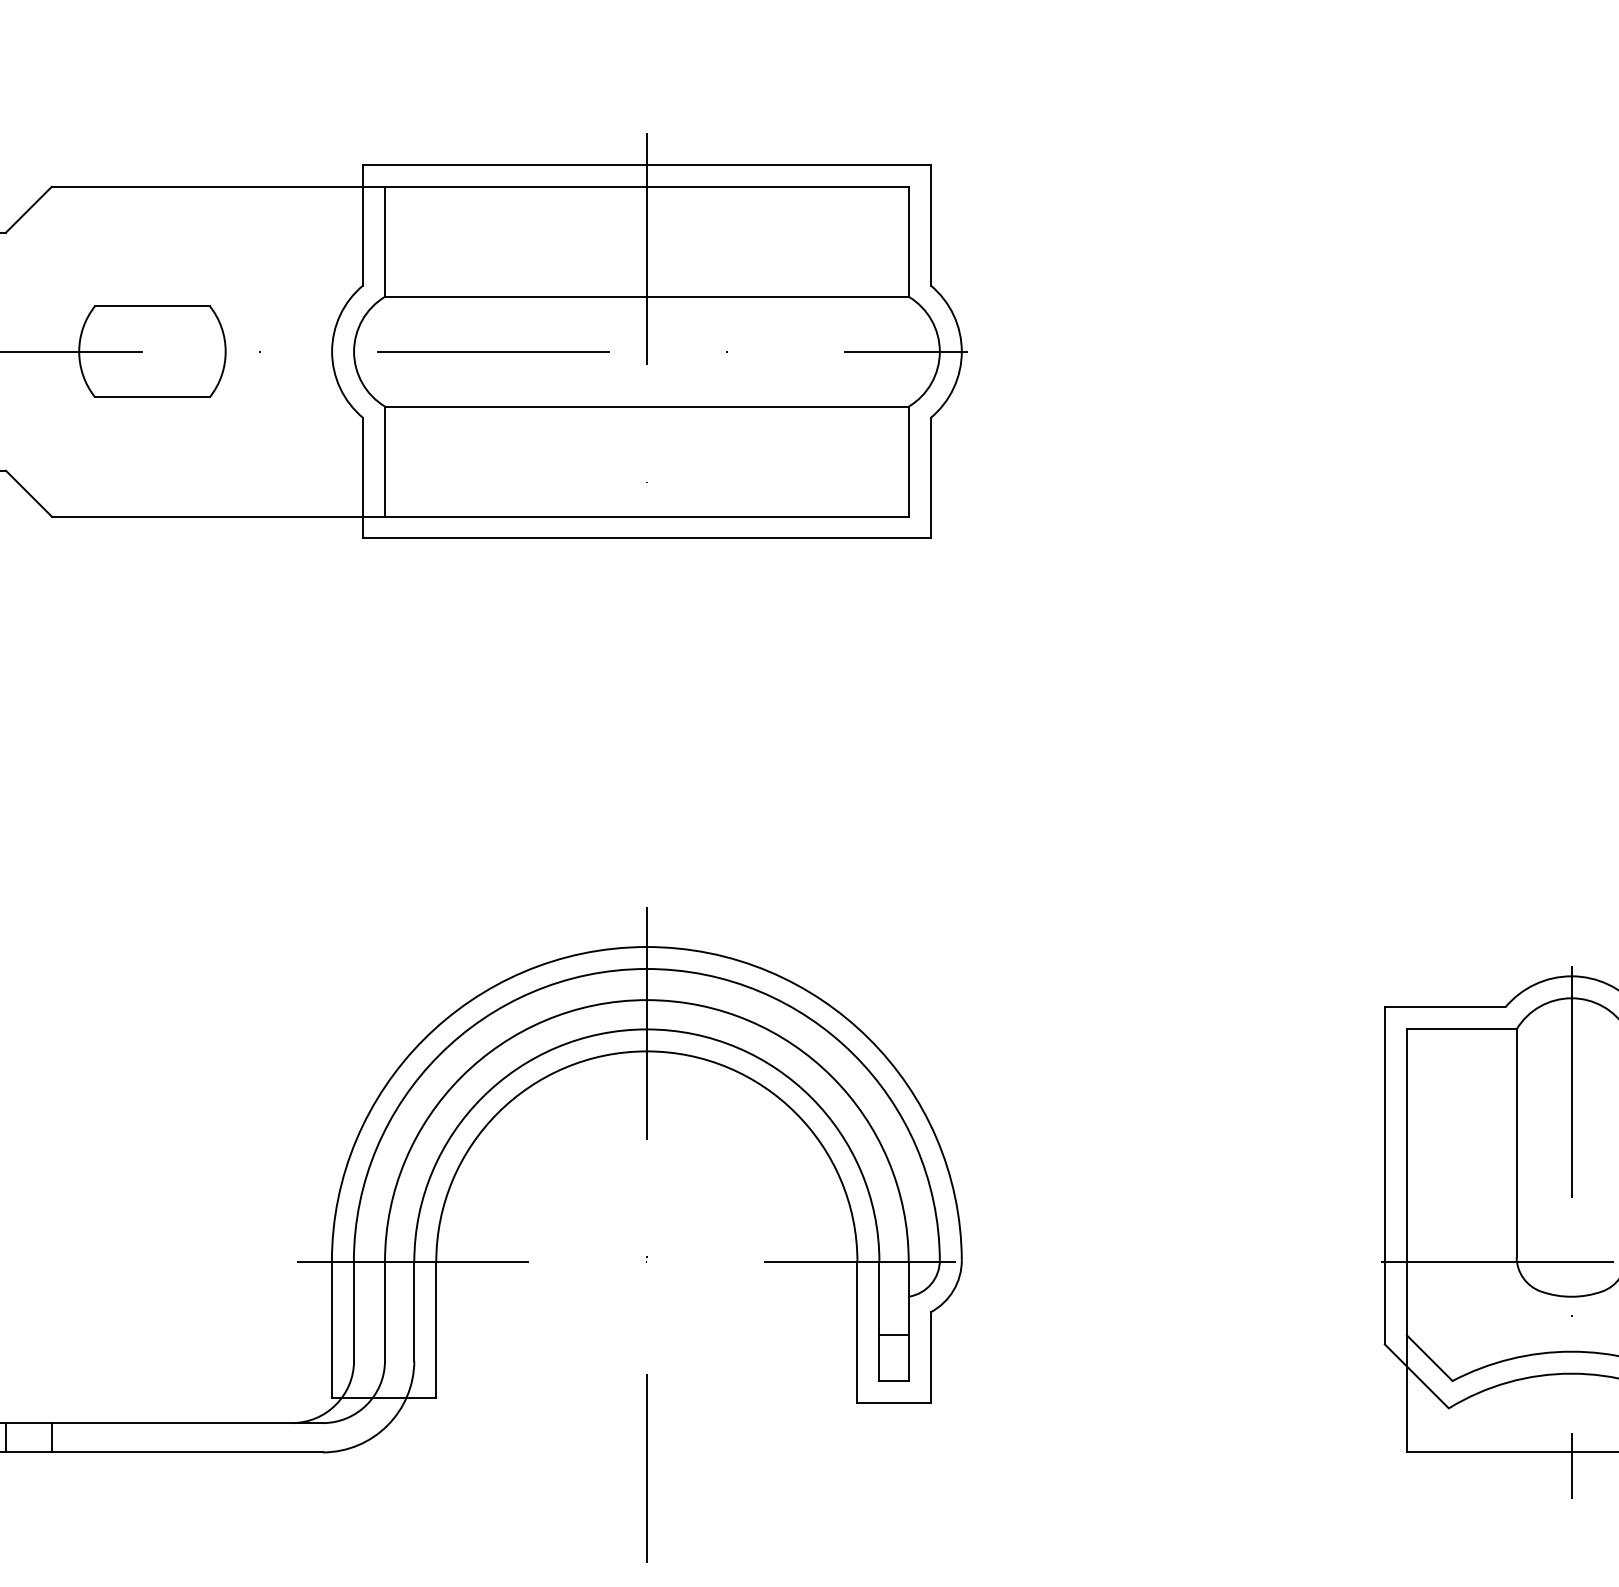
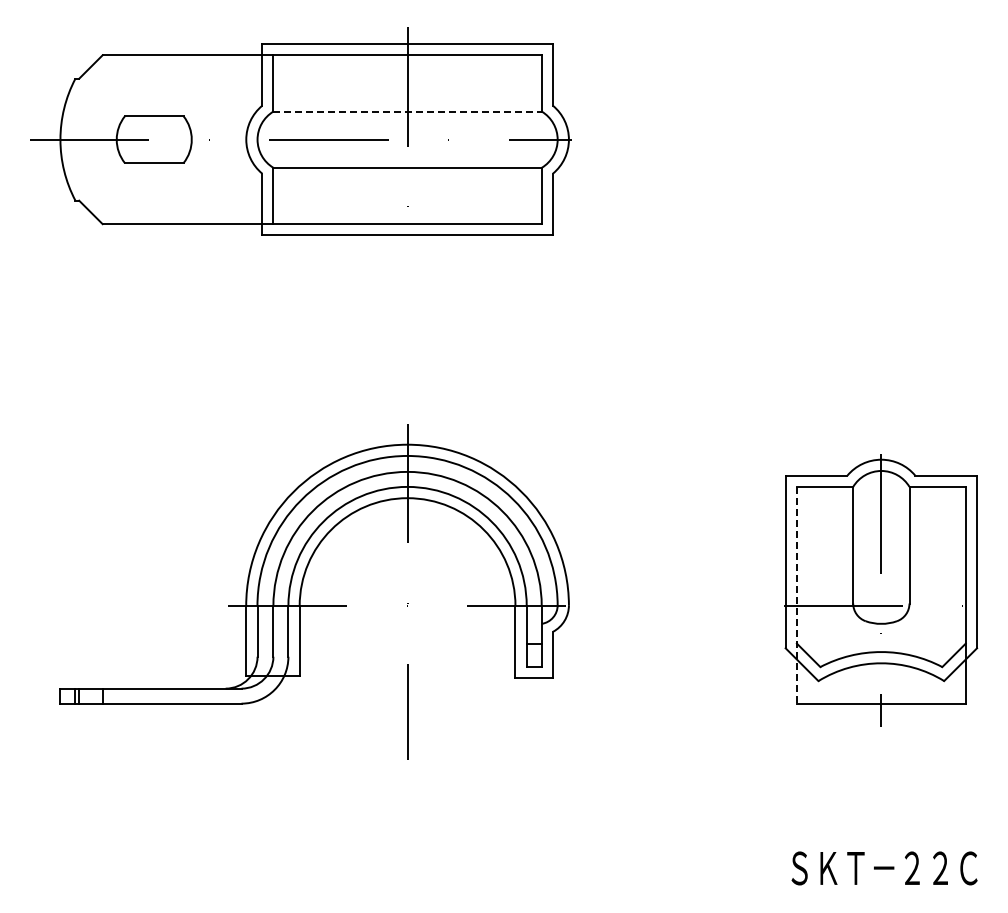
line: (648, 296) -> (408, 111), solid -> dashed
line: (1405, 1241) -> (796, 595), solid -> dashed

